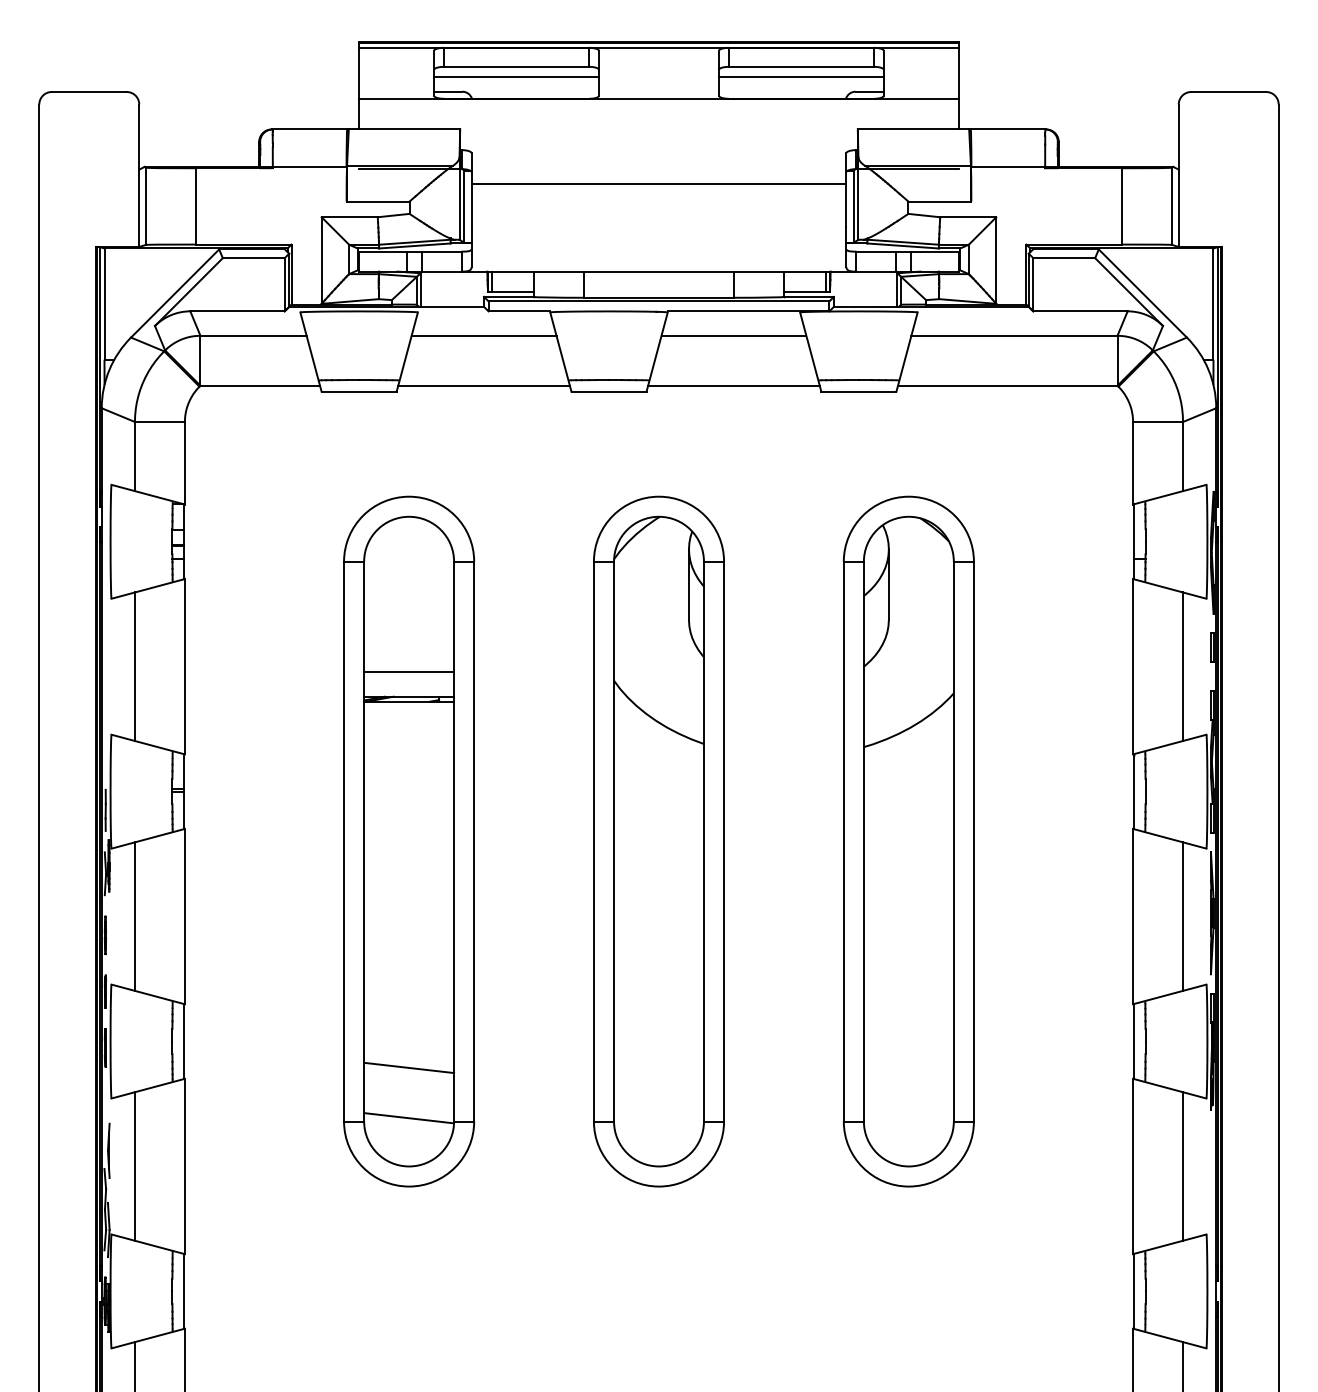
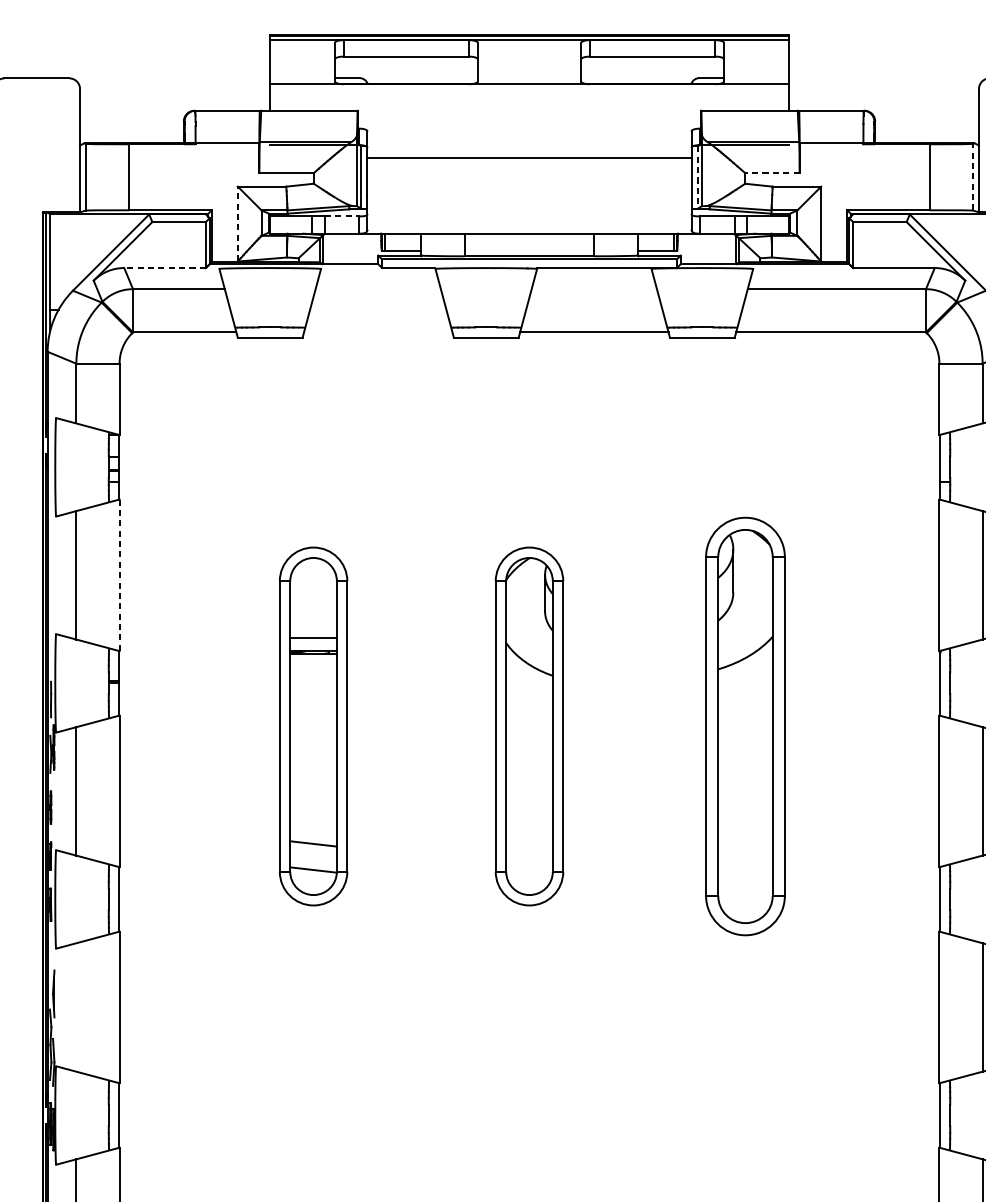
line: (516, 76) -> (406, 64), removed
line: (800, 76) -> (651, 64), removed
line: (939, 201) -> (772, 173), solid -> dashed
line: (853, 206) -> (697, 177), solid -> dashed
line: (1171, 206) -> (972, 177), solid -> dashed
line: (442, 251) -> (342, 216), solid -> dashed
line: (321, 260) -> (237, 224), solid -> dashed
line: (237, 311) -> (165, 268), solid -> dashed
line: (483, 335) -> (377, 288), removed
line: (733, 335) -> (593, 288), removed
line: (483, 385) -> (377, 332), removed
line: (184, 666) -> (119, 575), solid -> dashed
part: (409, 841) -> (313, 726), size x0.6
part: (658, 841) -> (529, 726), size x0.6
part: (908, 841) -> (745, 726), size x0.7
line: (134, 1166) -> (75, 1007), removed

